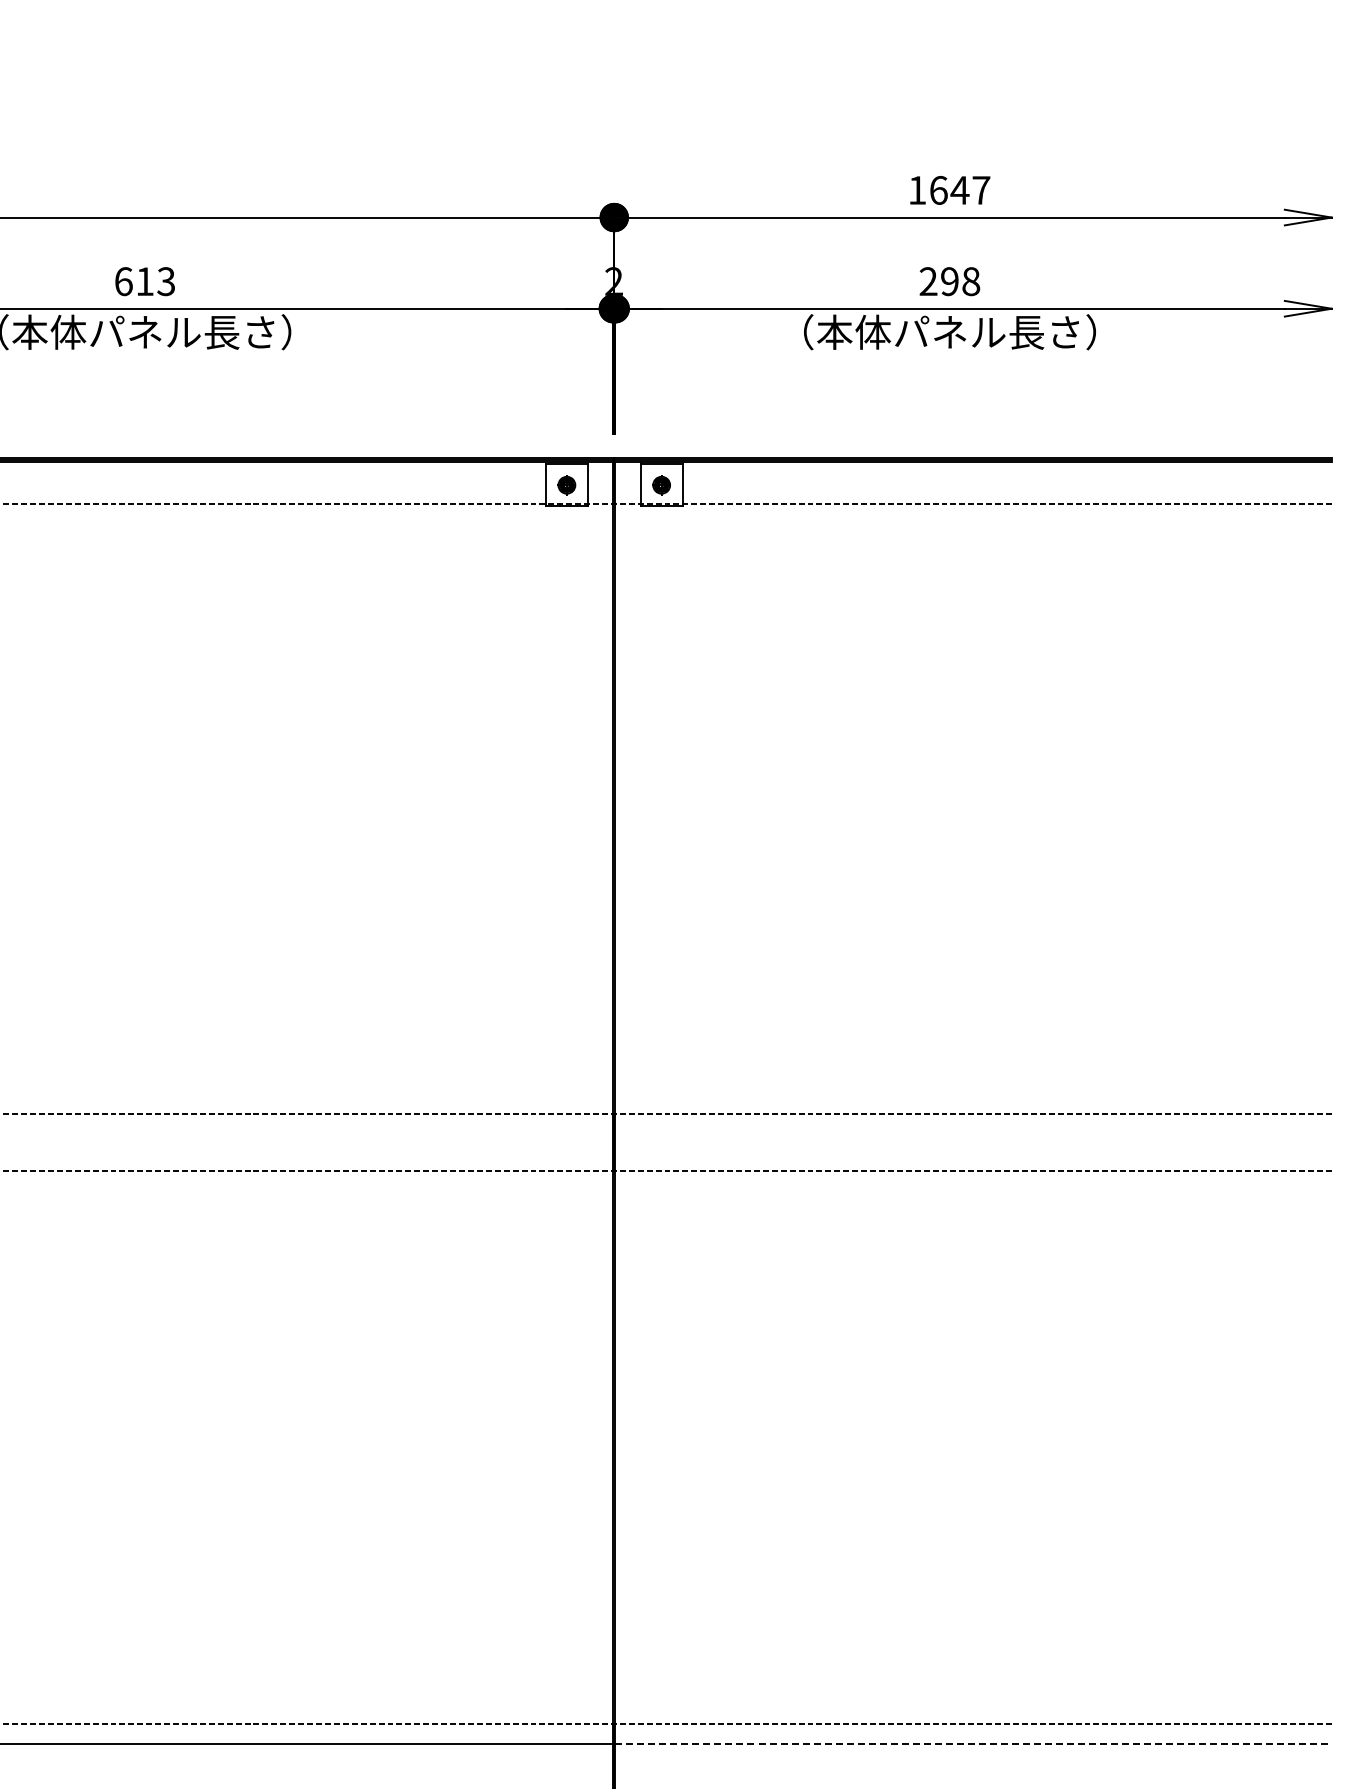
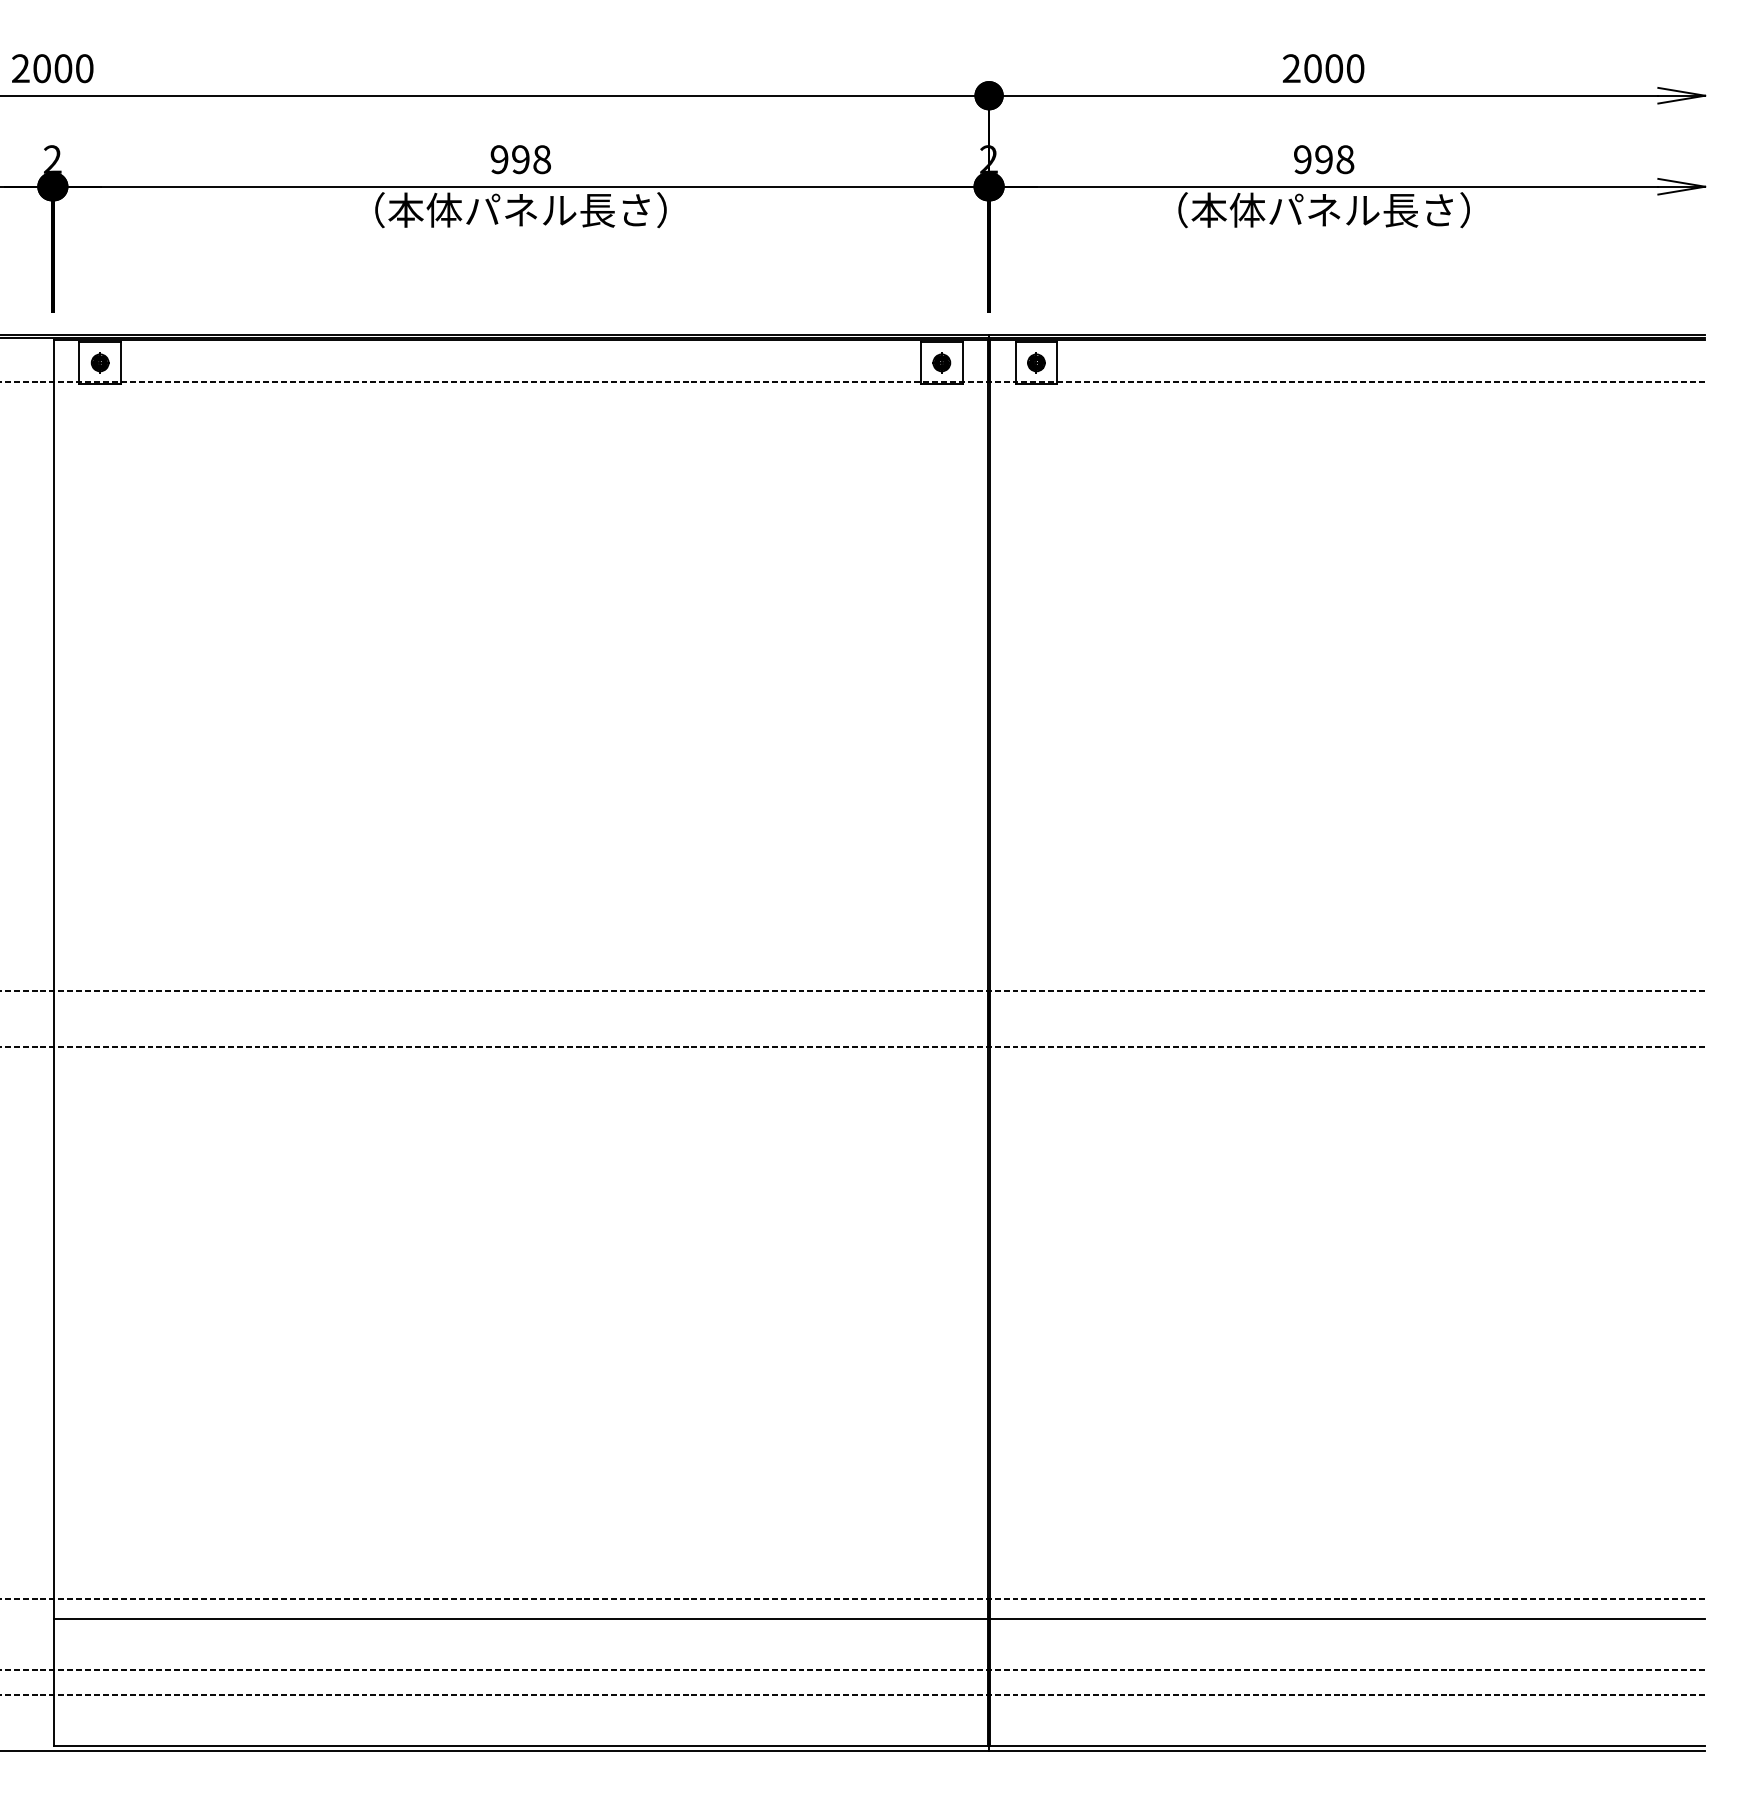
text: (949, 190) -> (1323, 68), 1647 -> 2000
text: (144, 281) -> (520, 159), 613 -> 998
text: (928, 281) -> (1302, 159), 298 -> 998
line: (973, 1743) -> (1347, 1618), dashed -> solid

